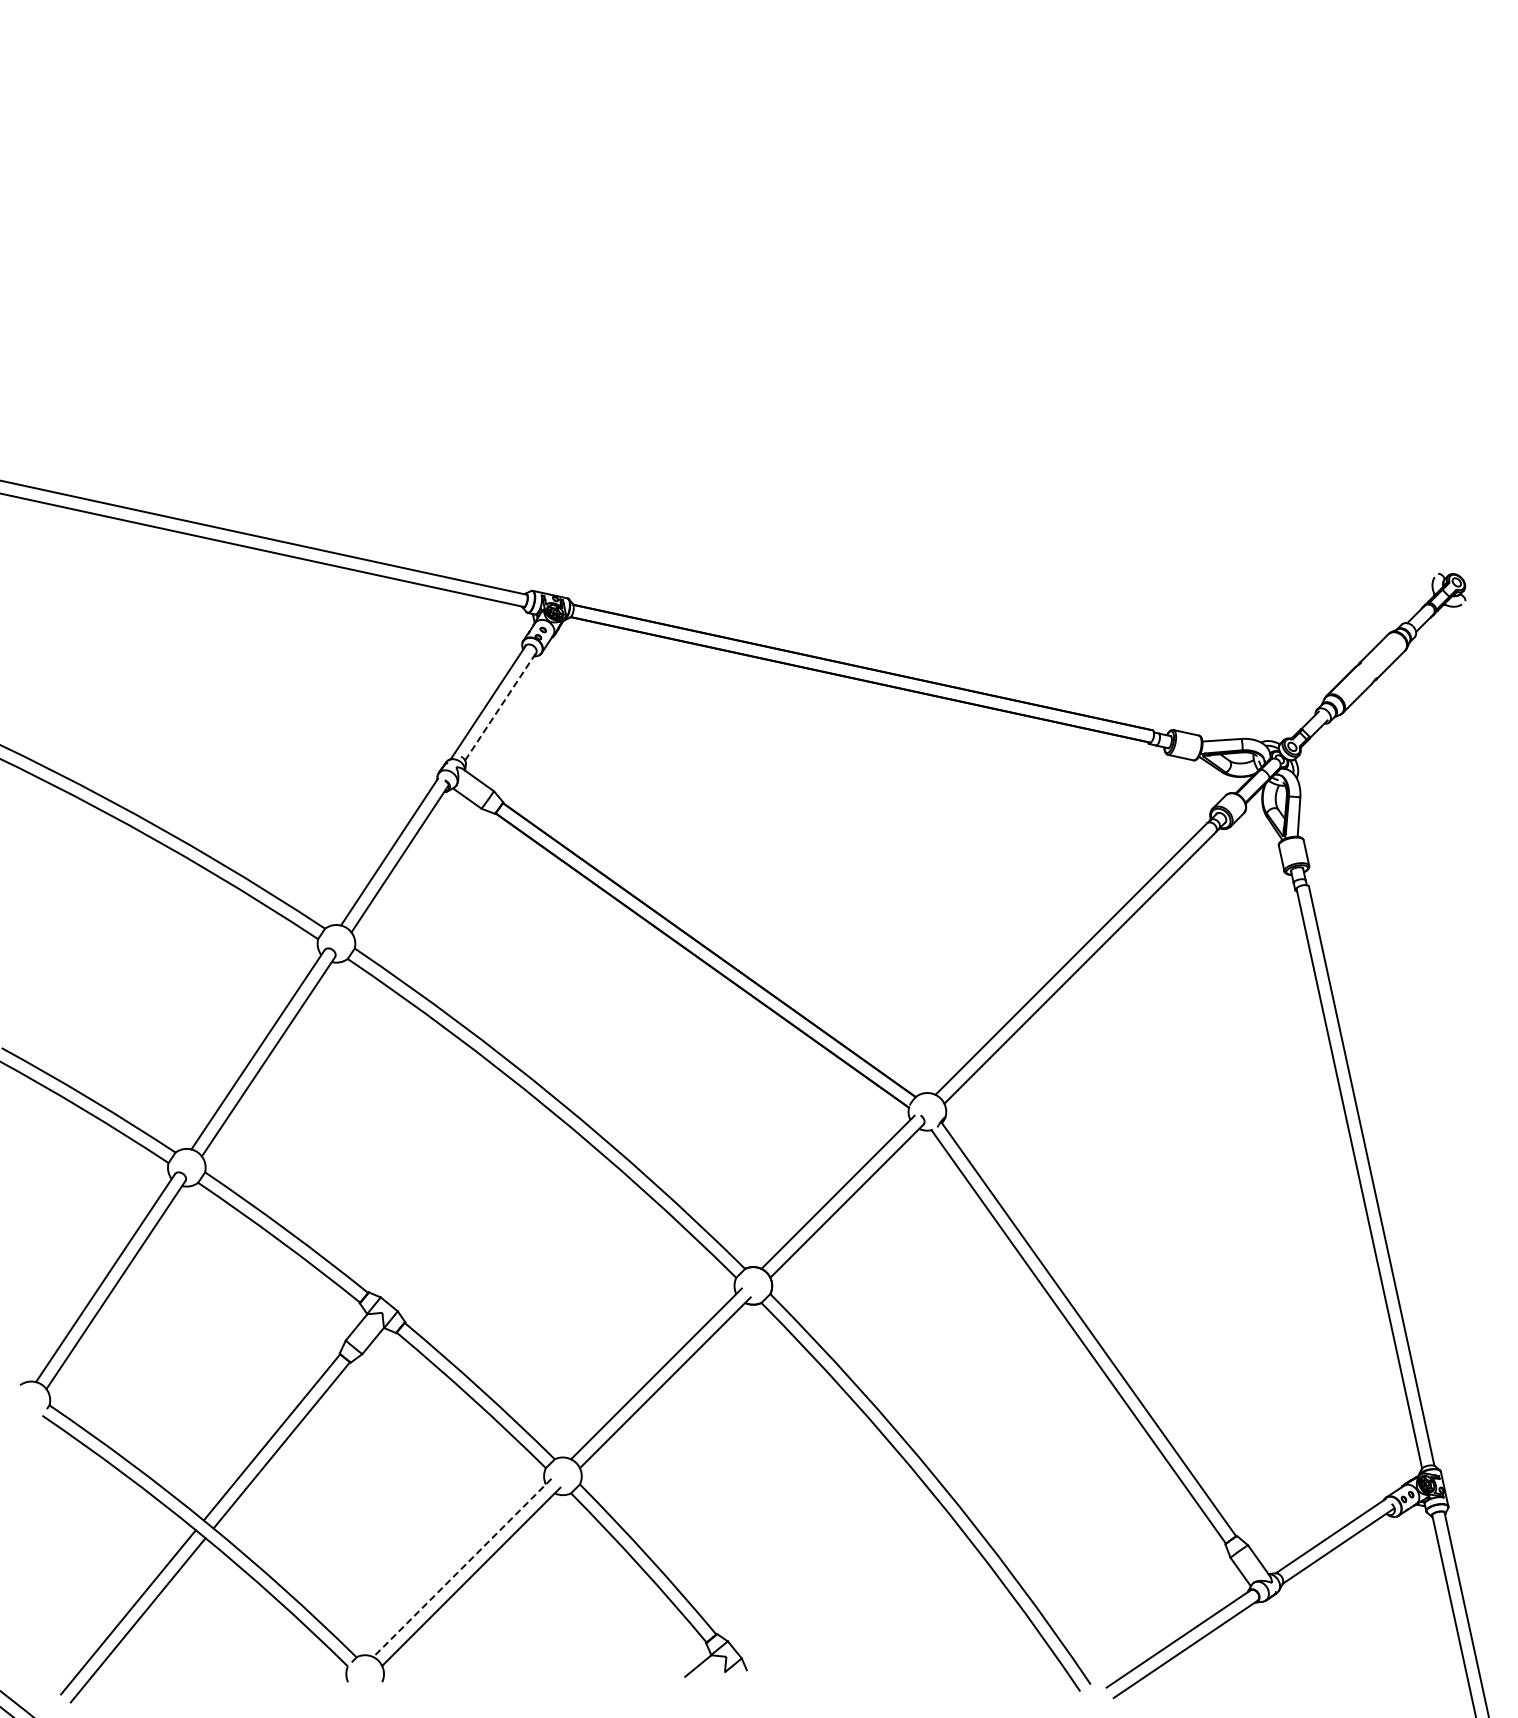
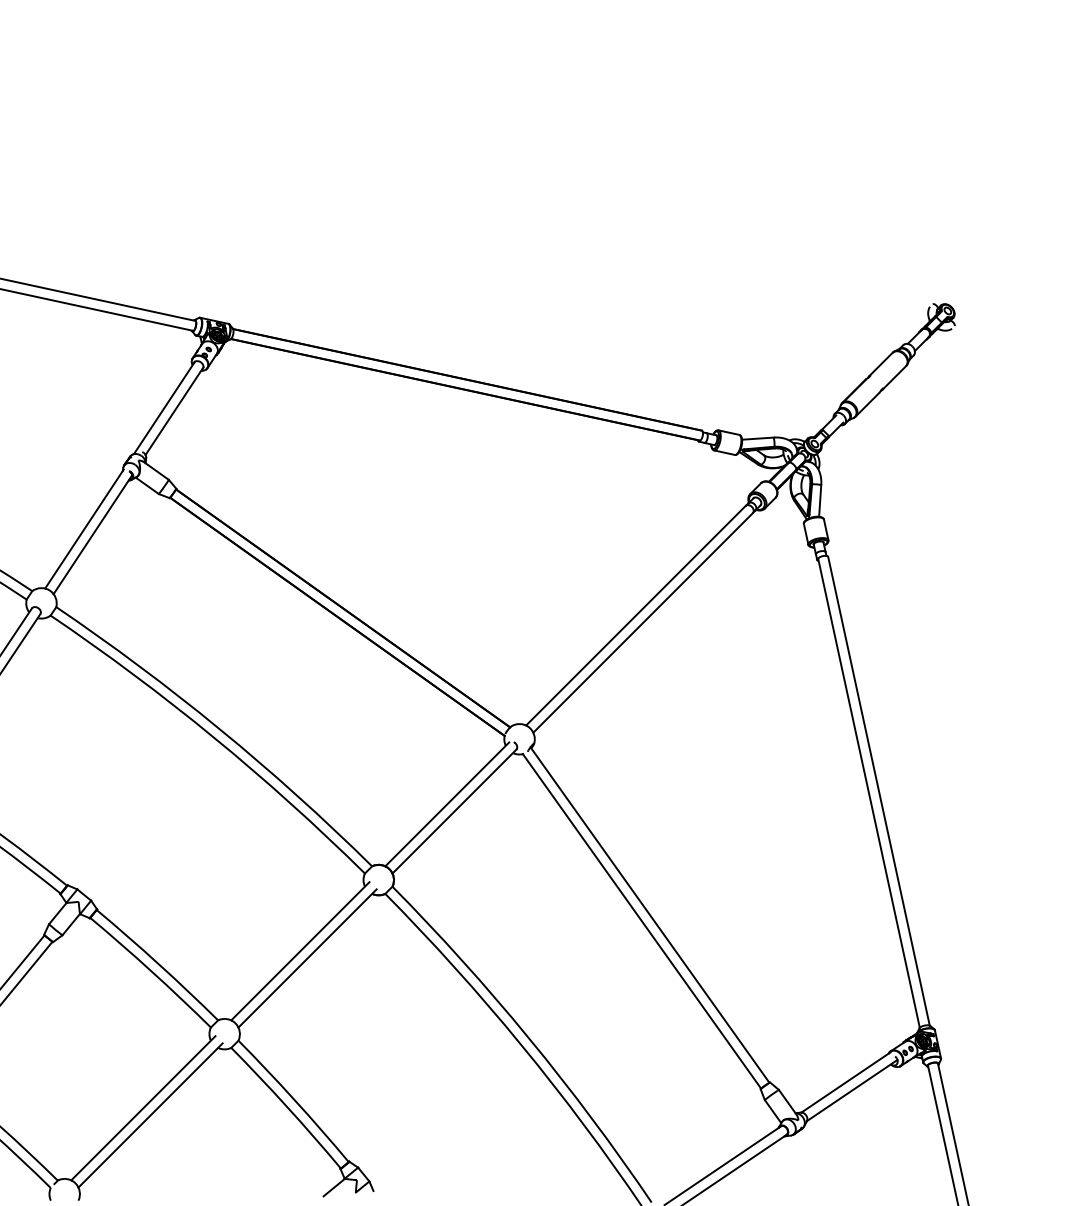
line: (500, 706) -> (174, 411), dashed -> solid
line: (462, 1568) -> (143, 1108), dashed -> solid

